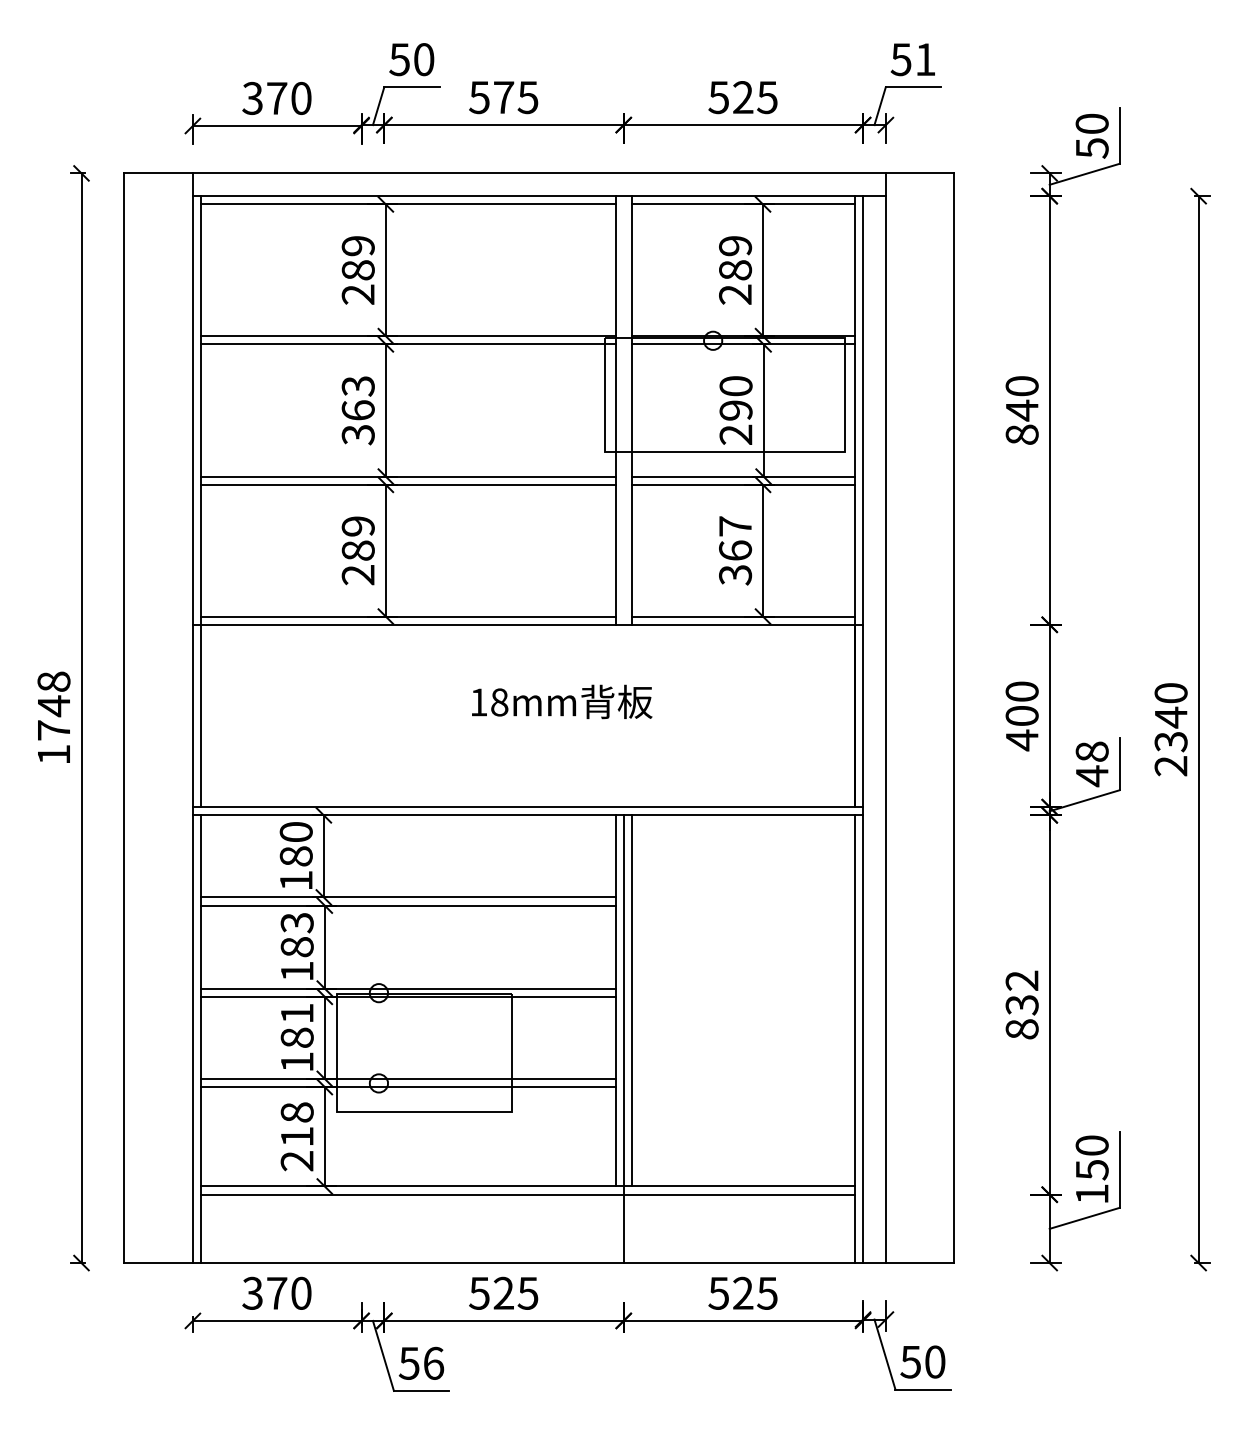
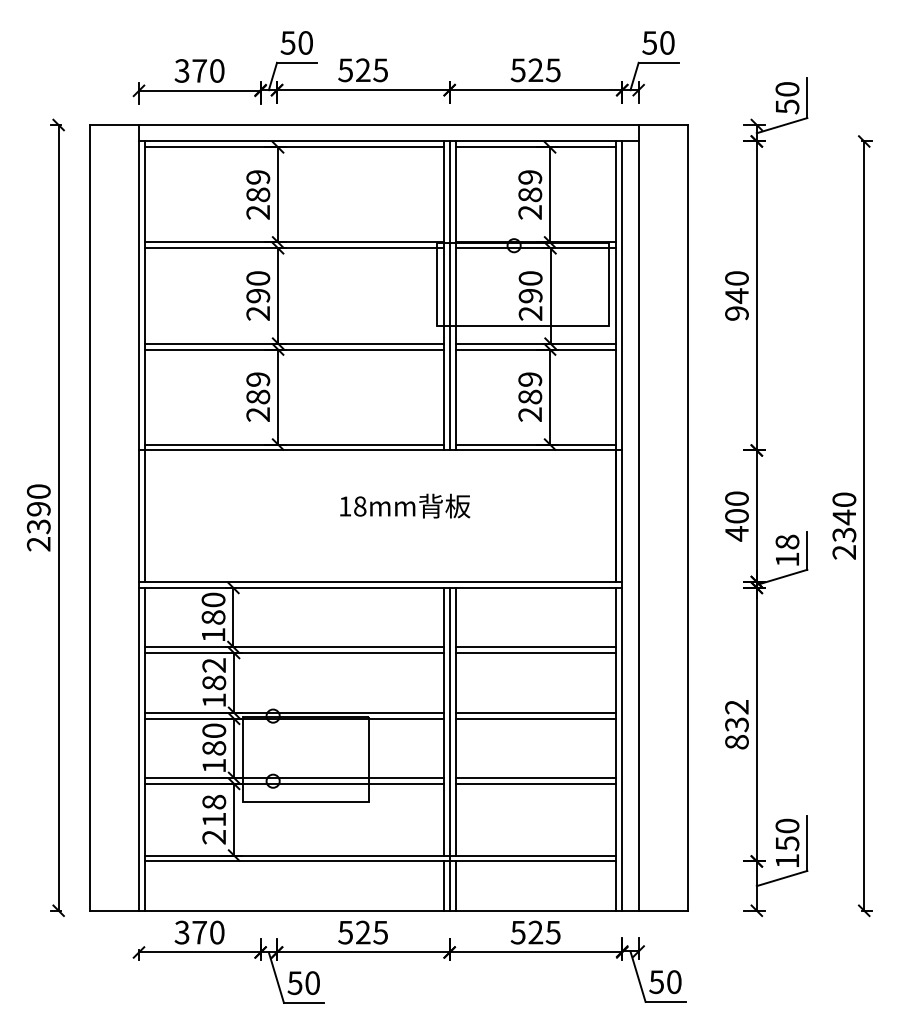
text: (925, 58) -> (667, 42), 51 -> 50
text: (504, 96) -> (363, 69), 575 -> 525
text: (358, 409) -> (258, 295), 363 -> 290
line: (623, 409) -> (449, 295), added
text: (1021, 434) -> (736, 313), 840 -> 940
text: (735, 551) -> (530, 397), 367 -> 289
text: (53, 717) -> (38, 517), 1748 -> 2390
text: (1092, 775) -> (787, 559), 48 -> 18
line: (742, 897) -> (535, 647), added
line: (742, 906) -> (535, 653), added
text: (297, 922) -> (214, 665), 183 -> 182
line: (742, 988) -> (535, 712), added
line: (742, 996) -> (535, 718), added
text: (297, 1013) -> (214, 730), 181 -> 180
line: (742, 1078) -> (535, 777), added
line: (742, 1086) -> (535, 783), added
line: (615, 1228) -> (443, 885), added
line: (631, 1228) -> (455, 885), added
text: (433, 1362) -> (312, 982), 56 -> 50

